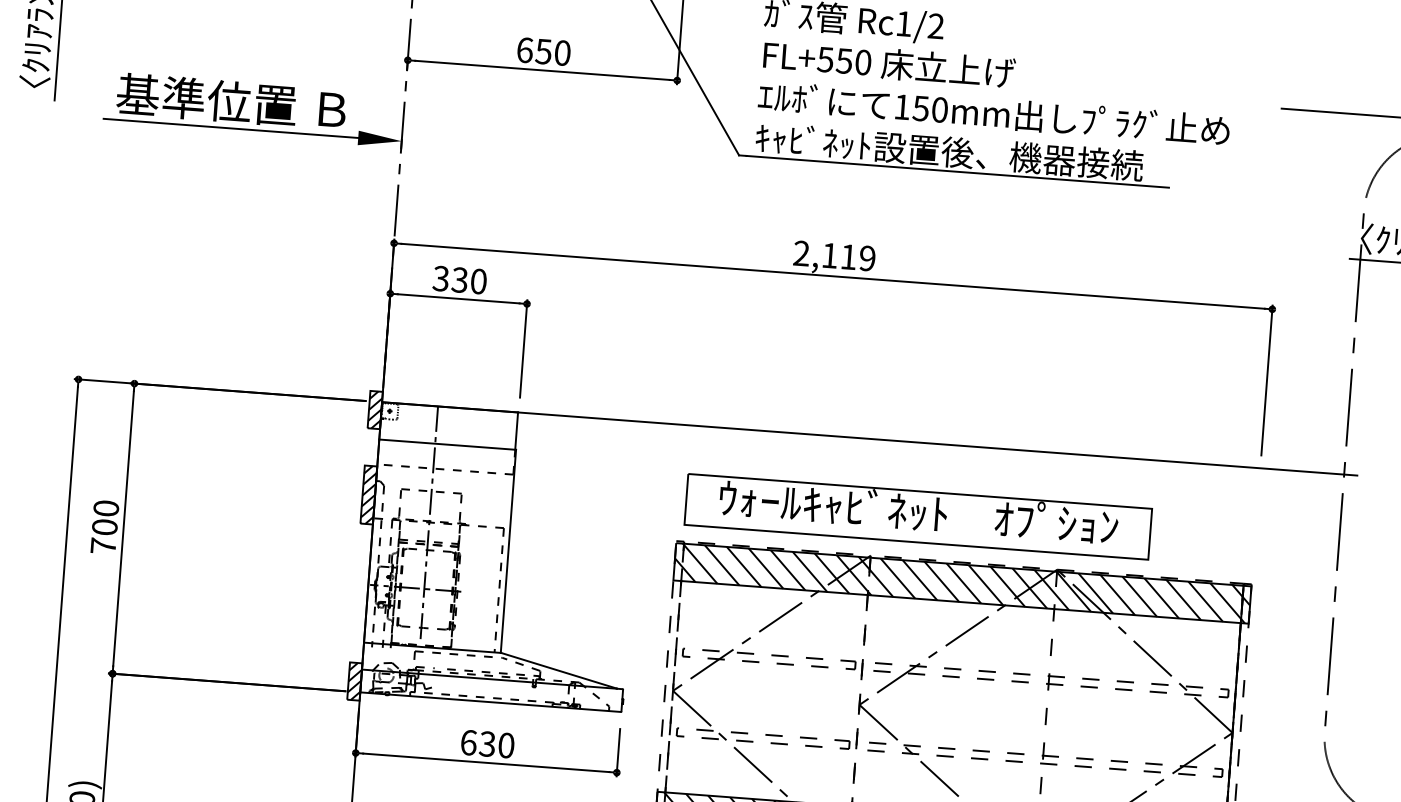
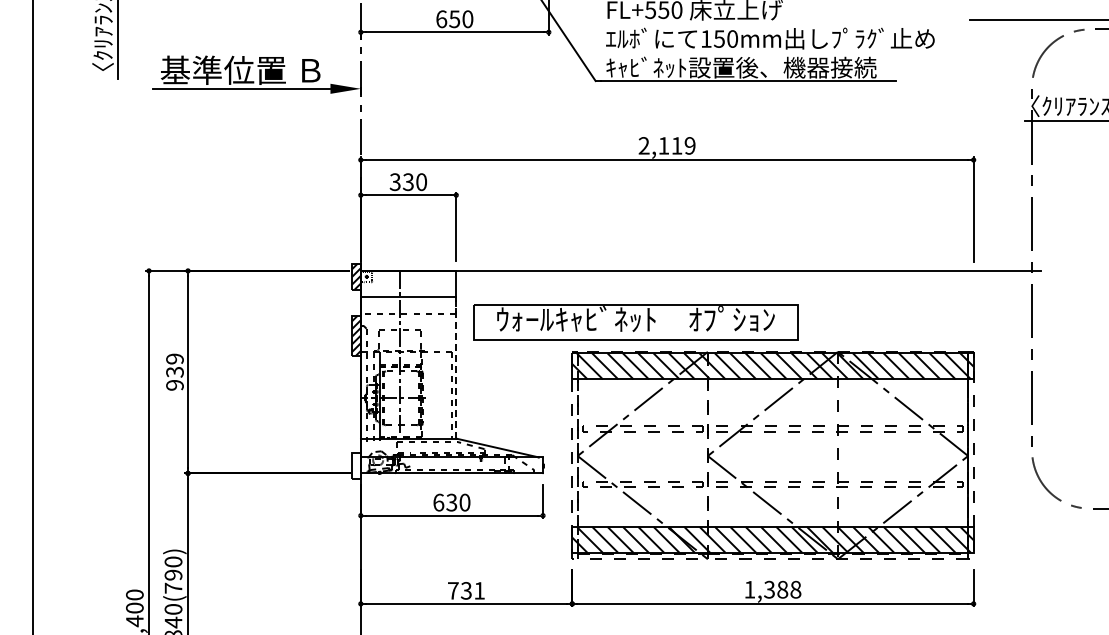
part: (917, 516) -> (635, 322), moved
text: (104, 526) -> (174, 371), 700 -> 939
line: (508, 550) -> (456, 367), solid -> dashed
hatch: (354, 682) -> (356, 466), removed

